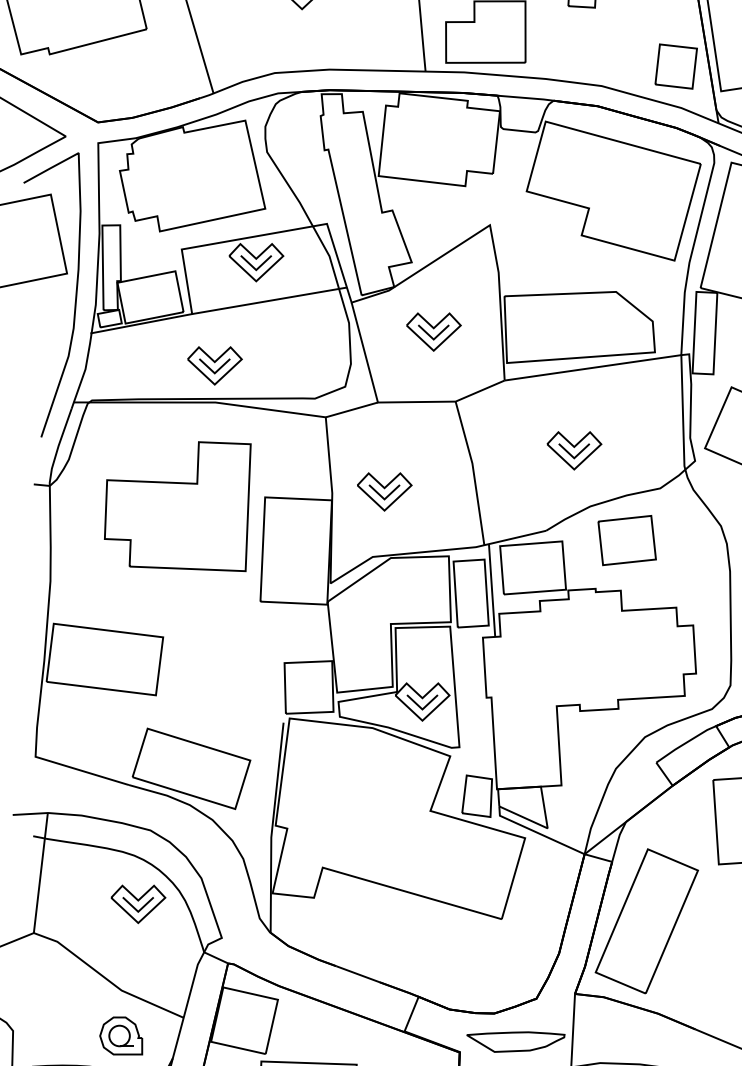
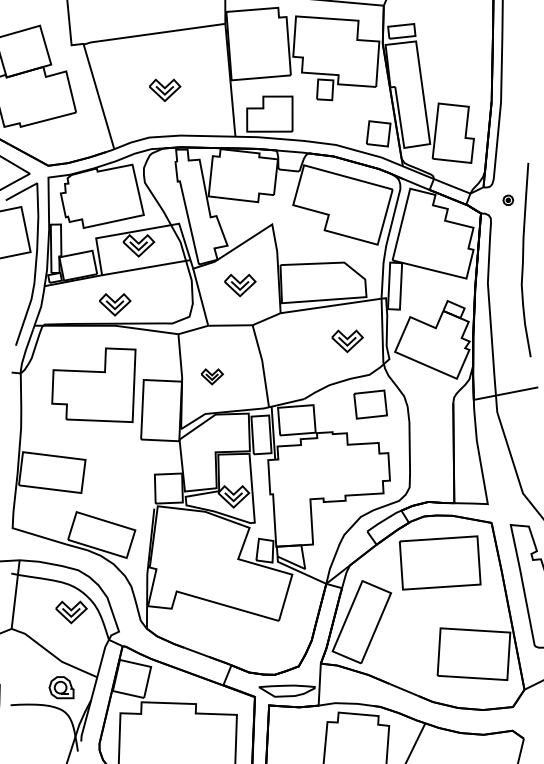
part: (574, 451) -> (347, 341), moved
part: (385, 491) -> (212, 376), size x0.7
part: (626, 540) -> (370, 404), moved

